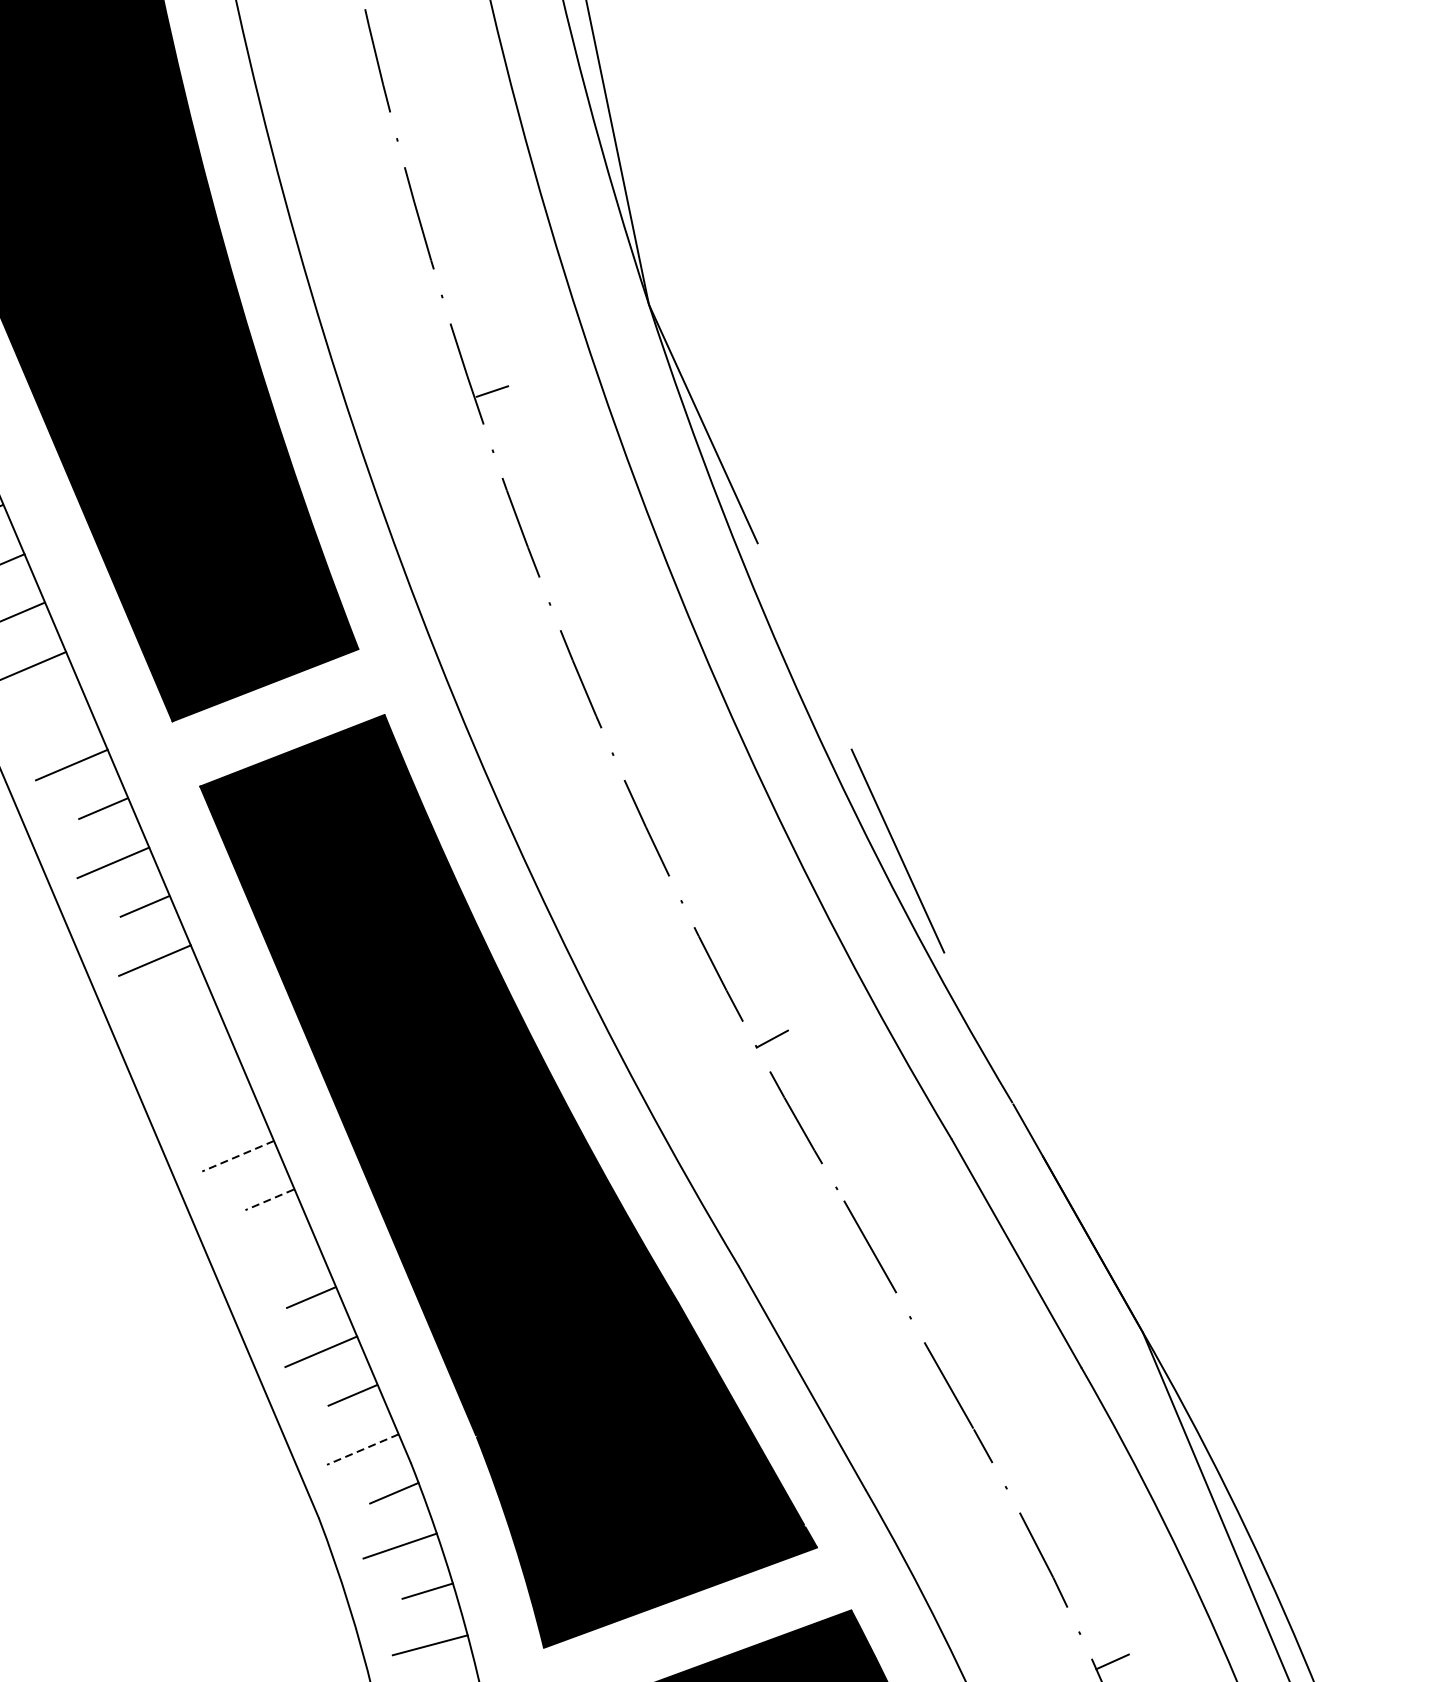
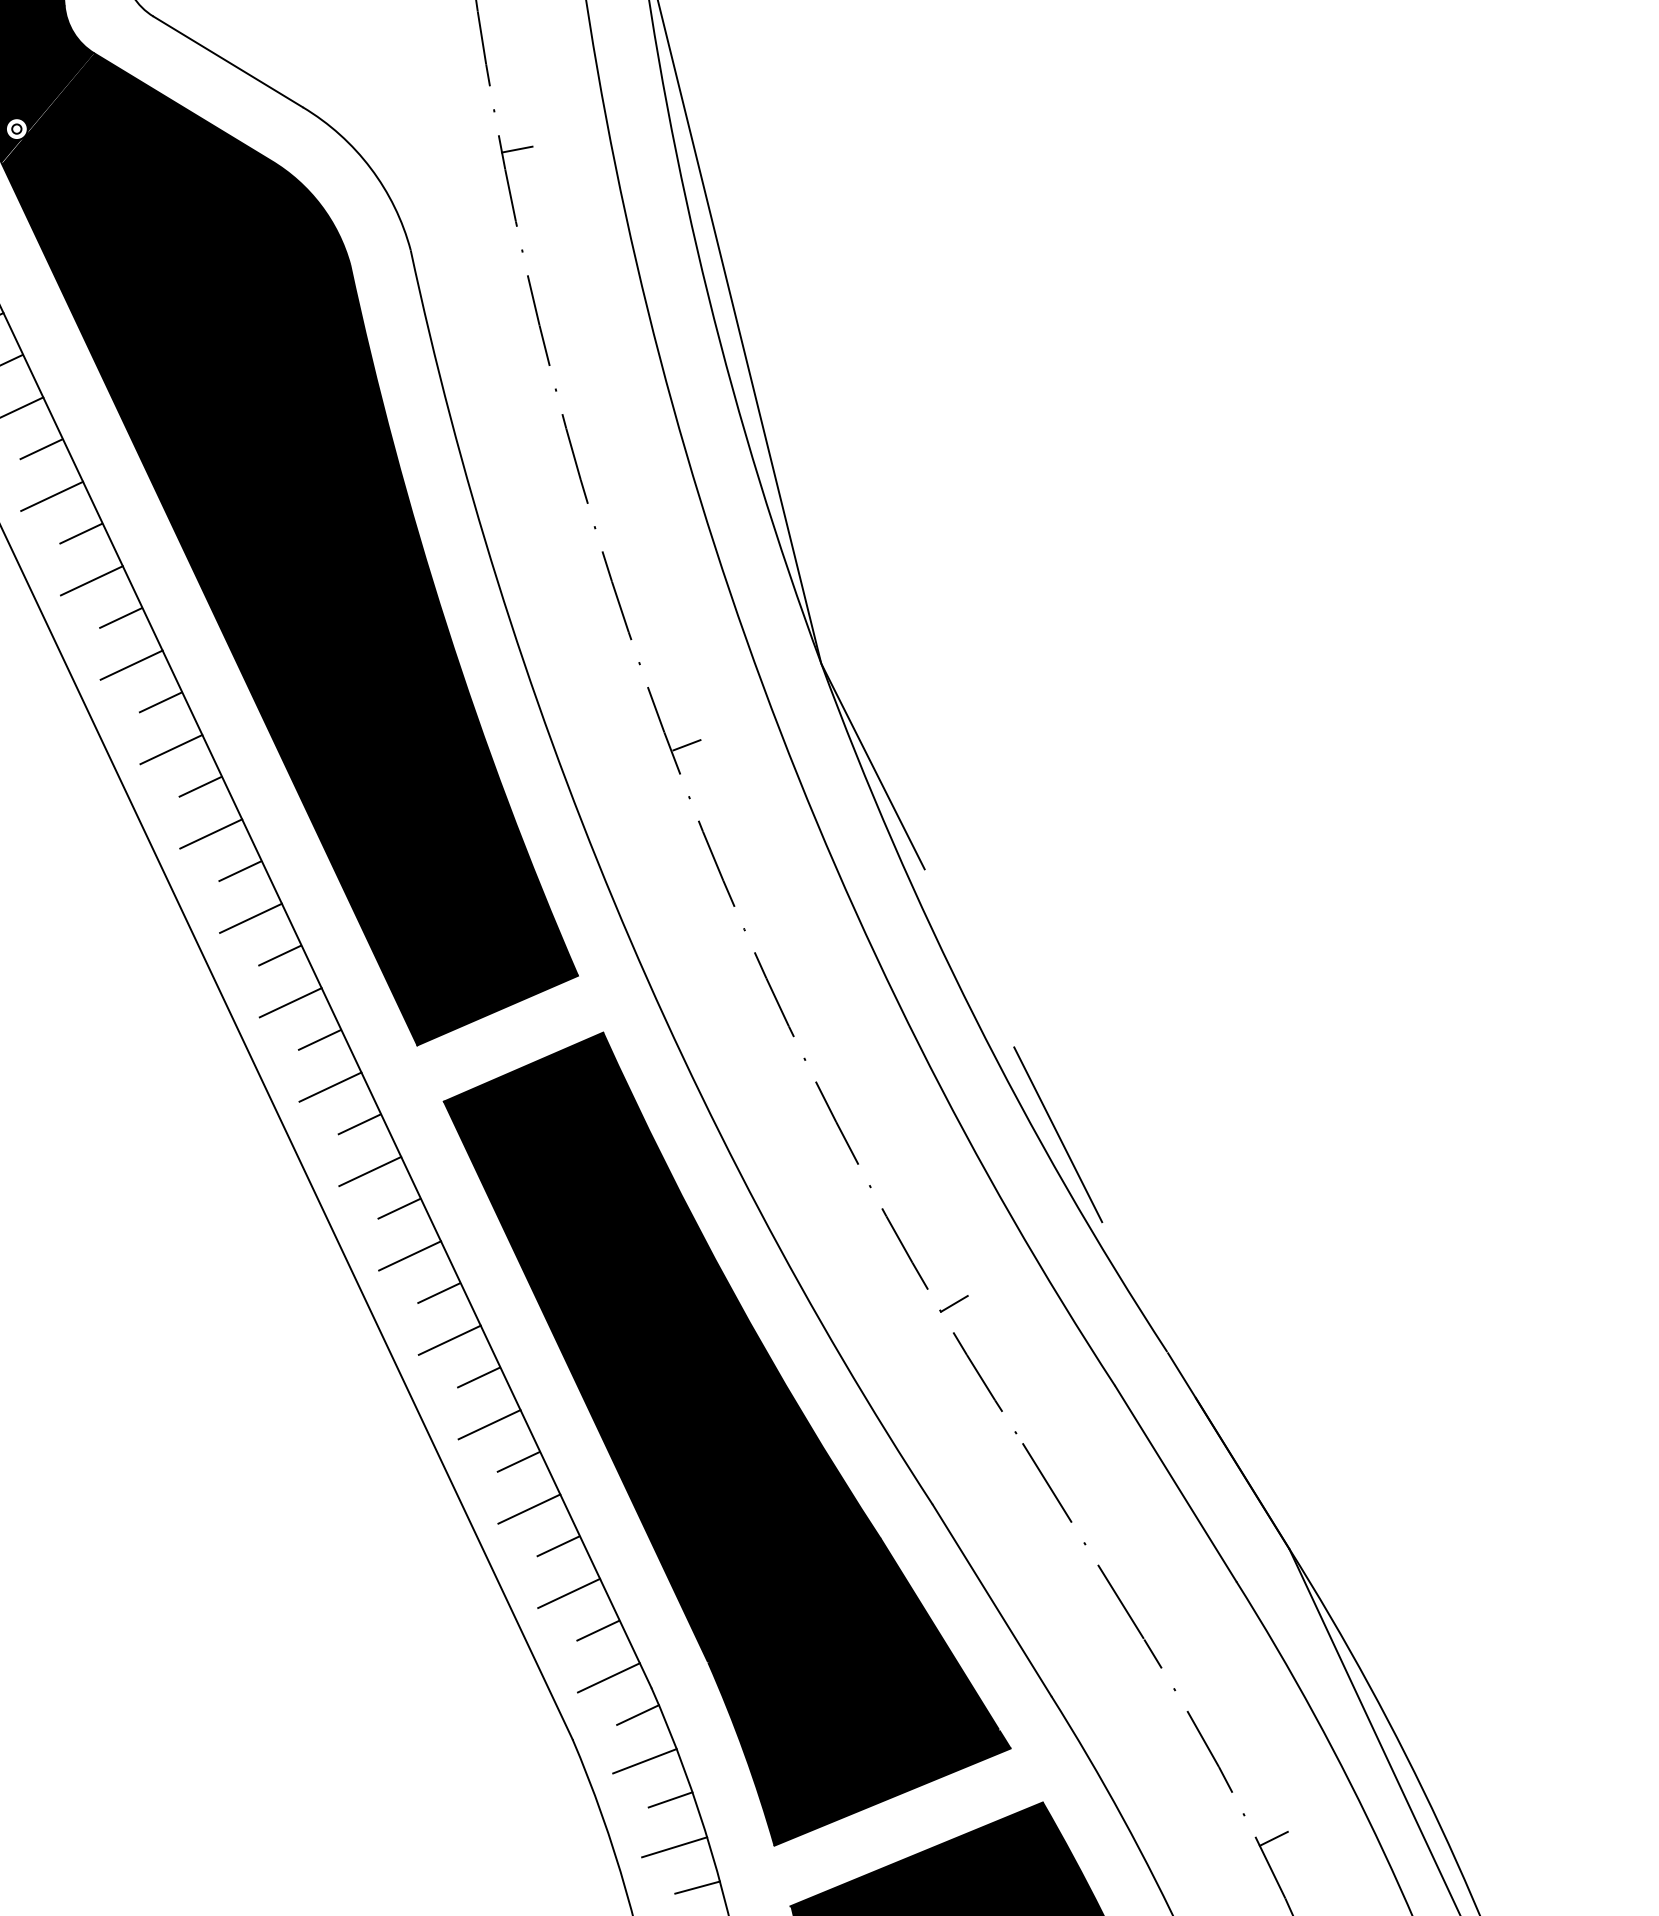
line: (61, 710) -> (319, 1039), added
line: (186, 1003) -> (439, 1292), added
line: (196, 1057) -> (449, 1339), added
line: (227, 1102) -> (478, 1377), added
line: (238, 1155) -> (489, 1424), dashed -> solid
line: (269, 1200) -> (518, 1462), dashed -> solid
line: (279, 1253) -> (529, 1508), added
line: (362, 1450) -> (608, 1678), dashed -> solid

